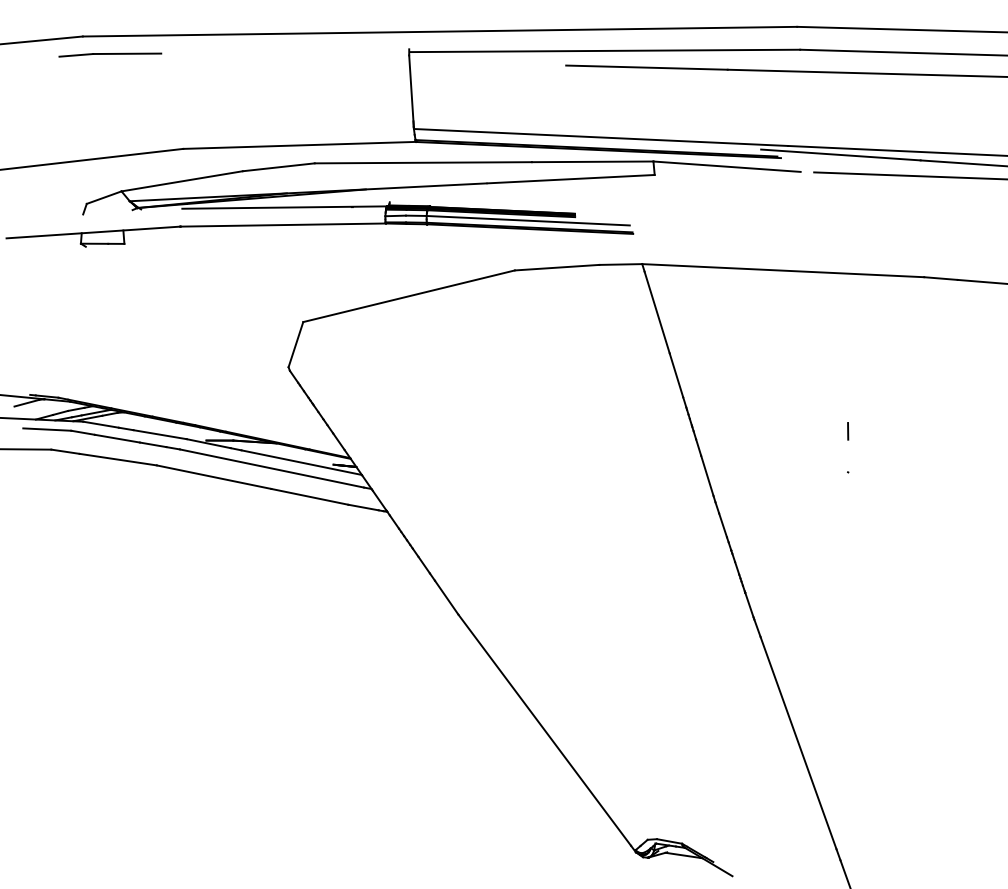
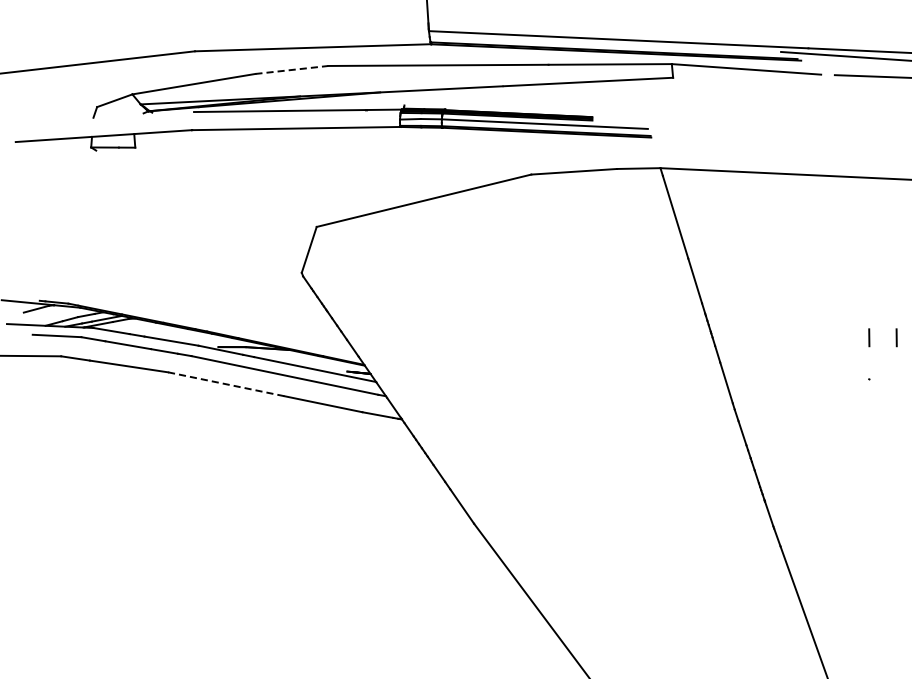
line: (279, 167) -> (292, 70), solid -> dashed
line: (875, 431) -> (897, 337), added
line: (213, 477) -> (225, 384), solid -> dashed

